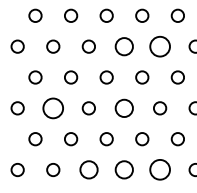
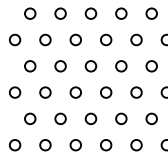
circle: (124, 46) -> (106, 39), size x0.71
circle: (160, 46) -> (136, 39), size x0.62
circle: (53, 108) -> (45, 92), size x0.62
circle: (124, 108) -> (106, 92), size x0.71
circle: (88, 170) -> (75, 145), size x0.71
circle: (124, 170) -> (106, 145), size x0.71
circle: (160, 170) -> (136, 145), size x0.62

